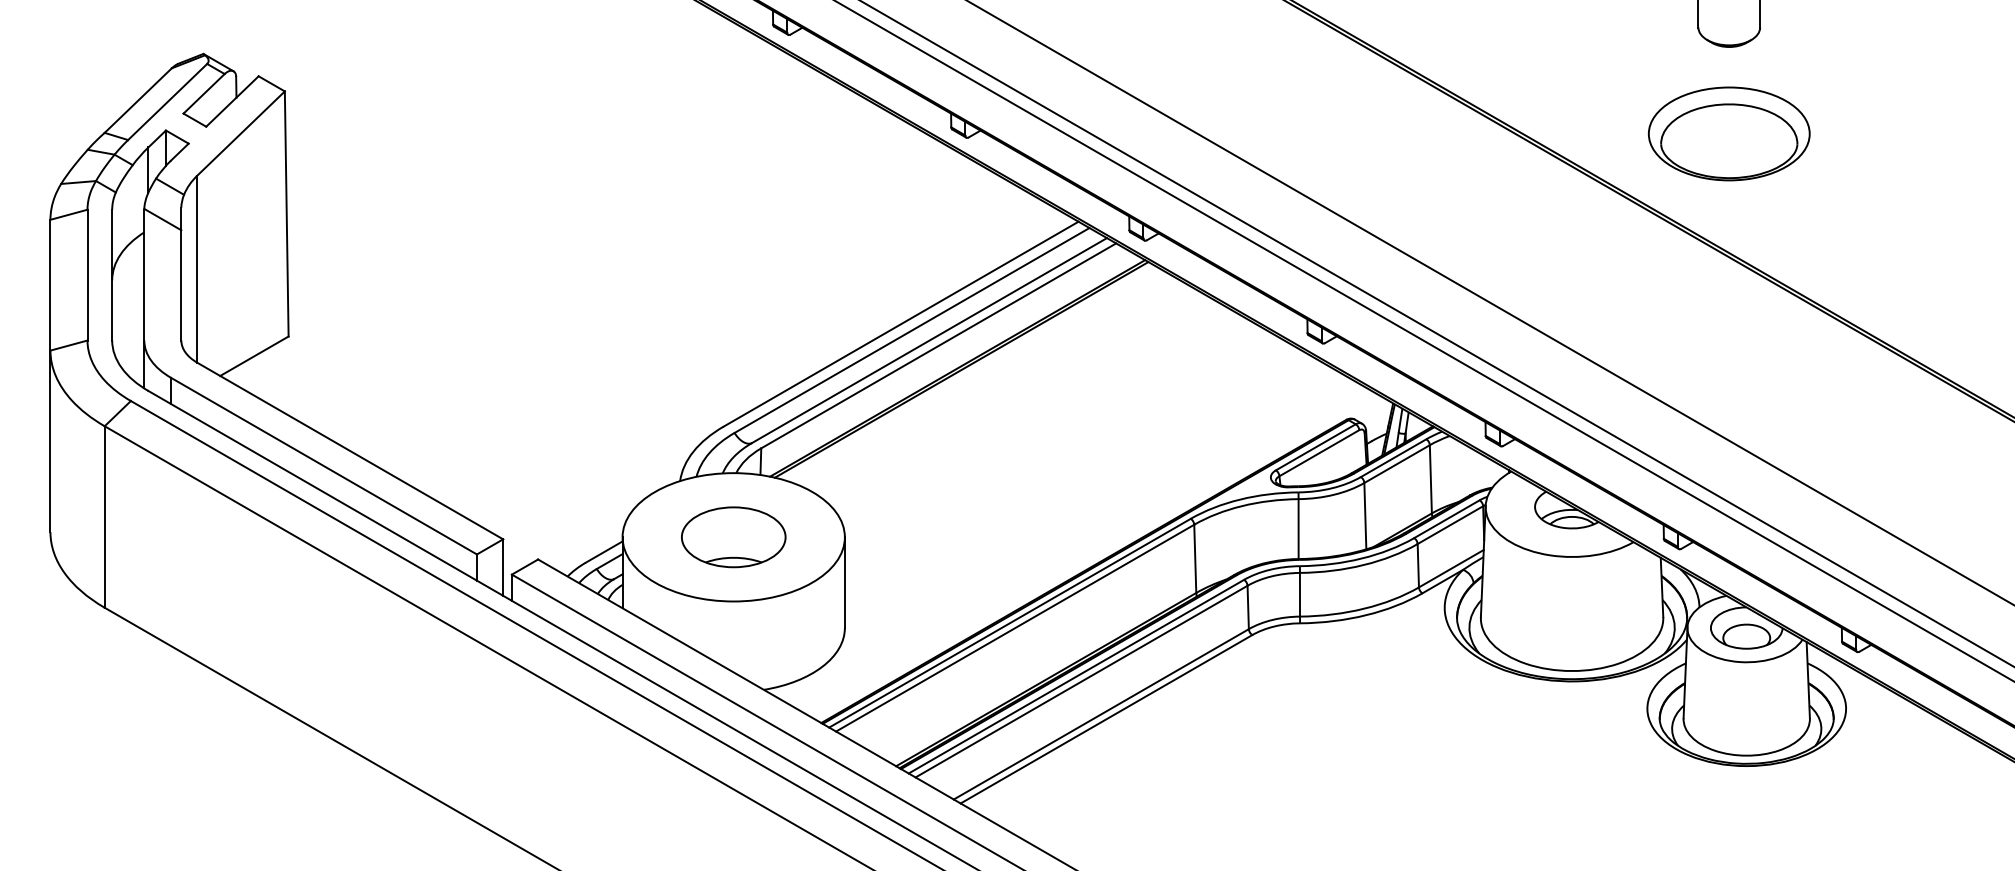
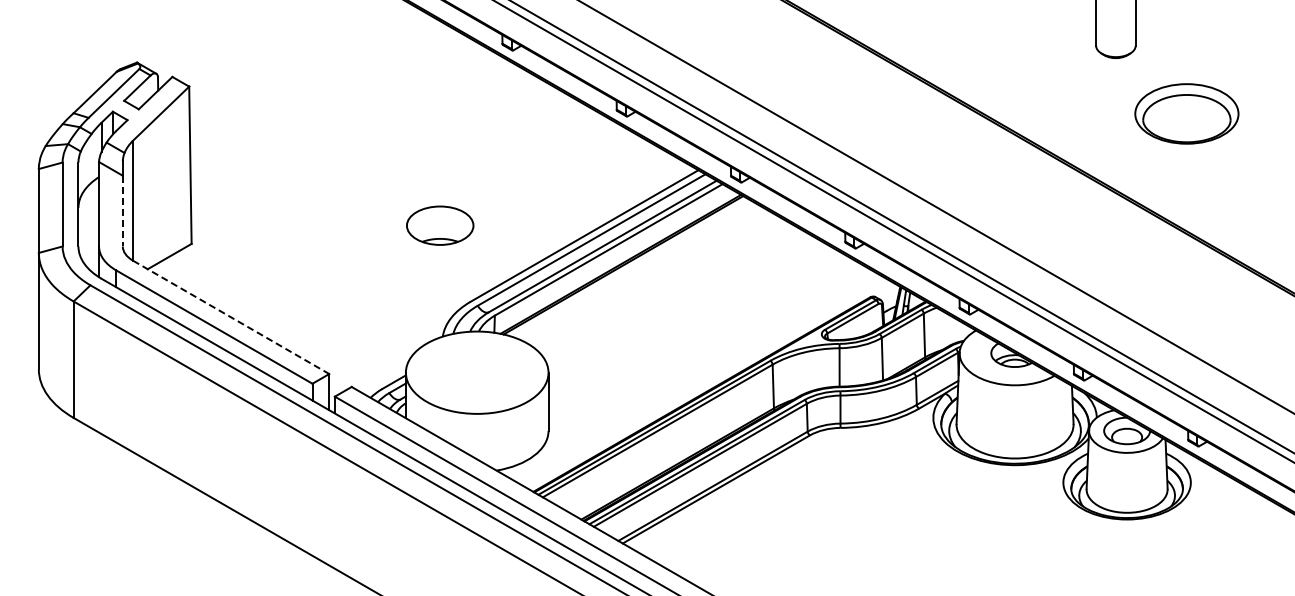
part: (1728, 133) -> (1186, 113), moved
line: (180, 286) -> (122, 211), solid -> dashed
line: (350, 451) -> (231, 317), solid -> dashed
part: (734, 536) -> (440, 225), moved

